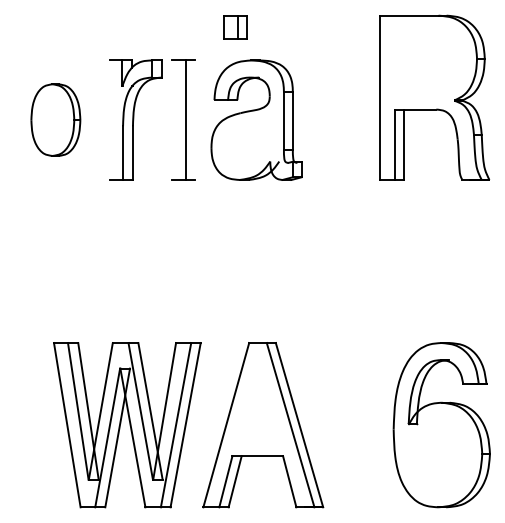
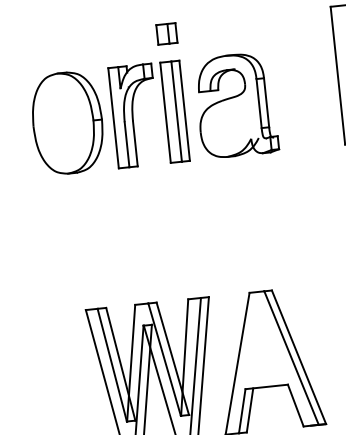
part: (235, 27) -> (166, 34), moved
part: (55, 119) -> (67, 122), size x1.67
line: (110, 119) -> (113, 117), added
line: (172, 119) -> (165, 112), added
line: (195, 119) -> (184, 110), added

